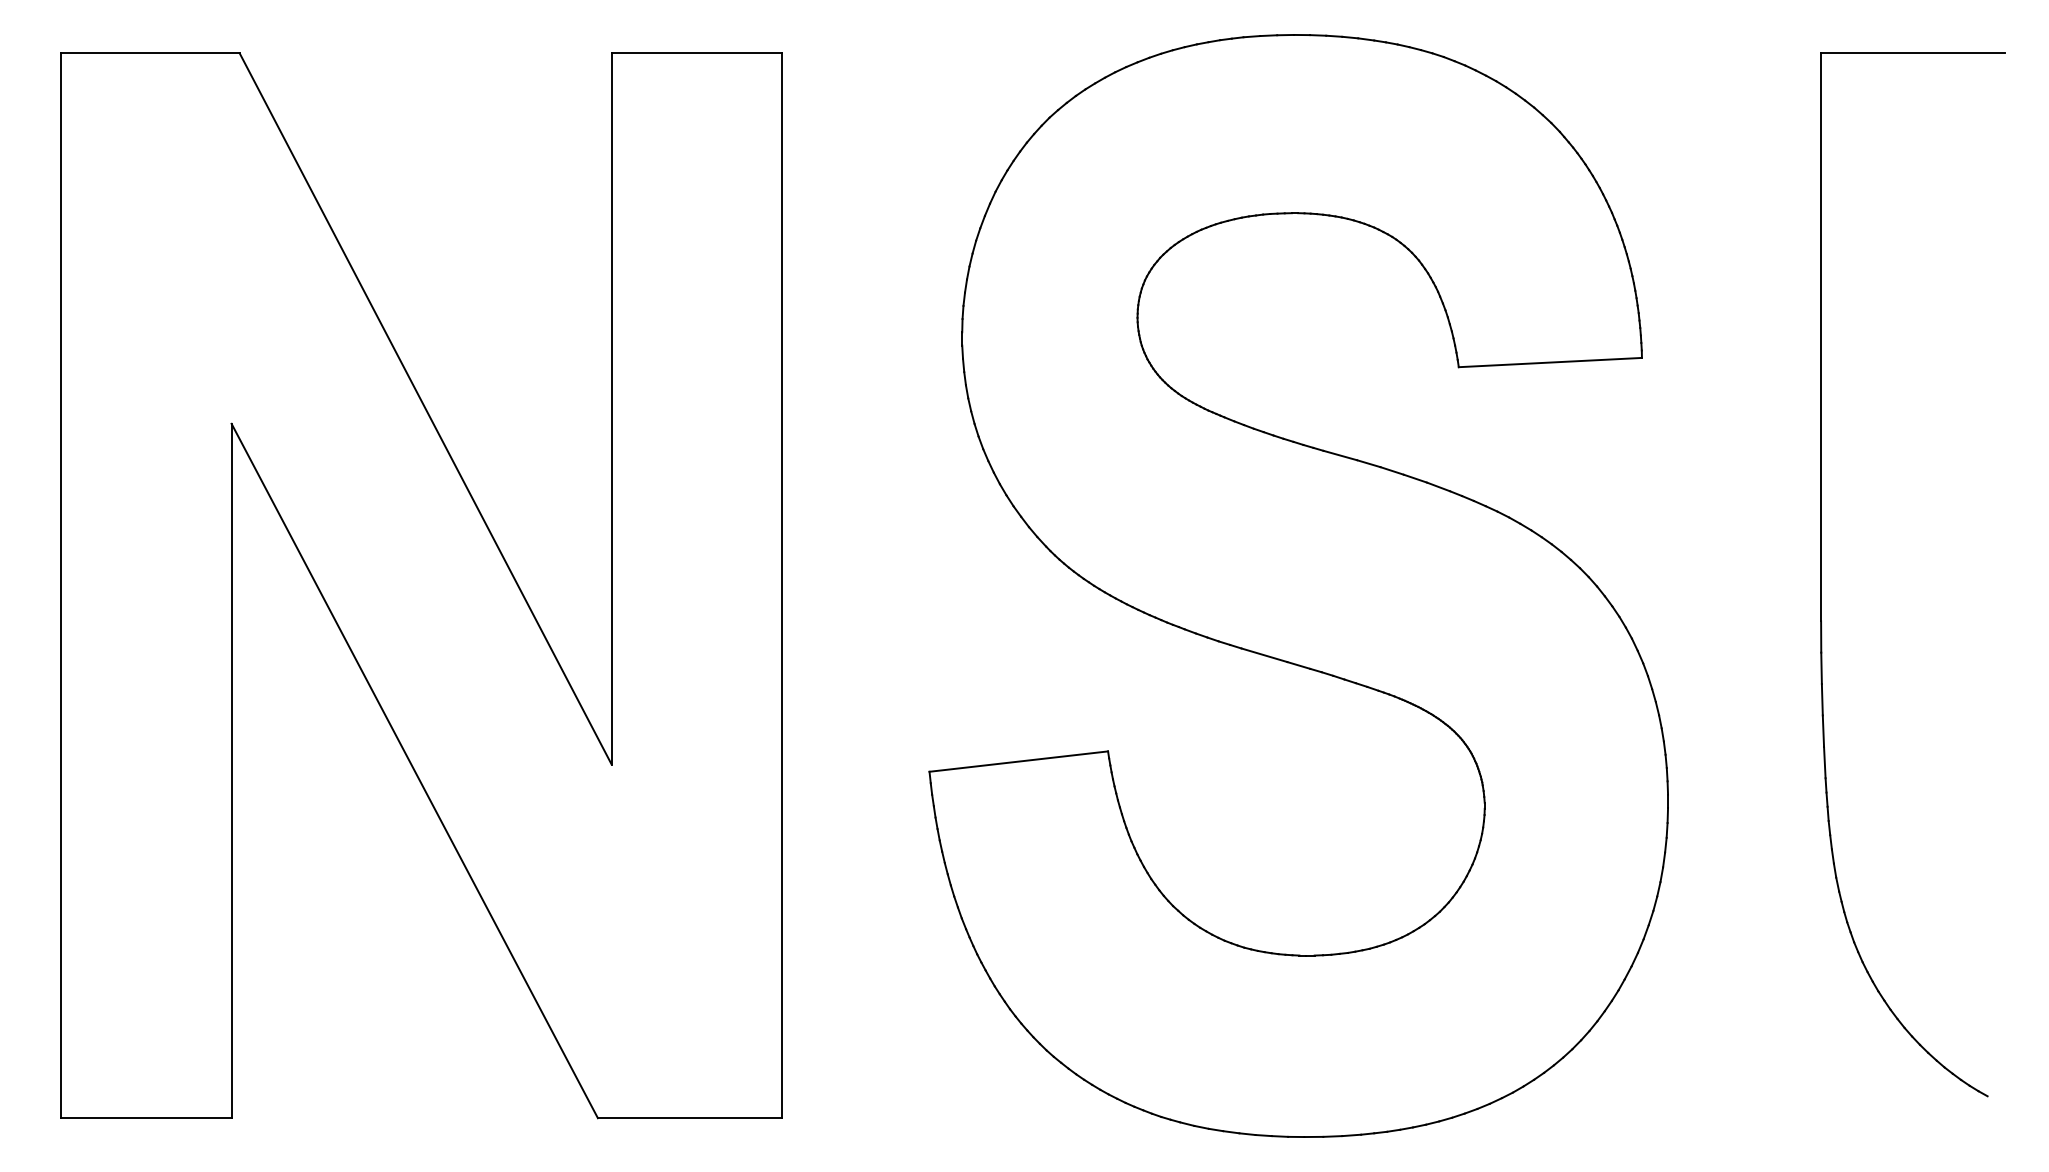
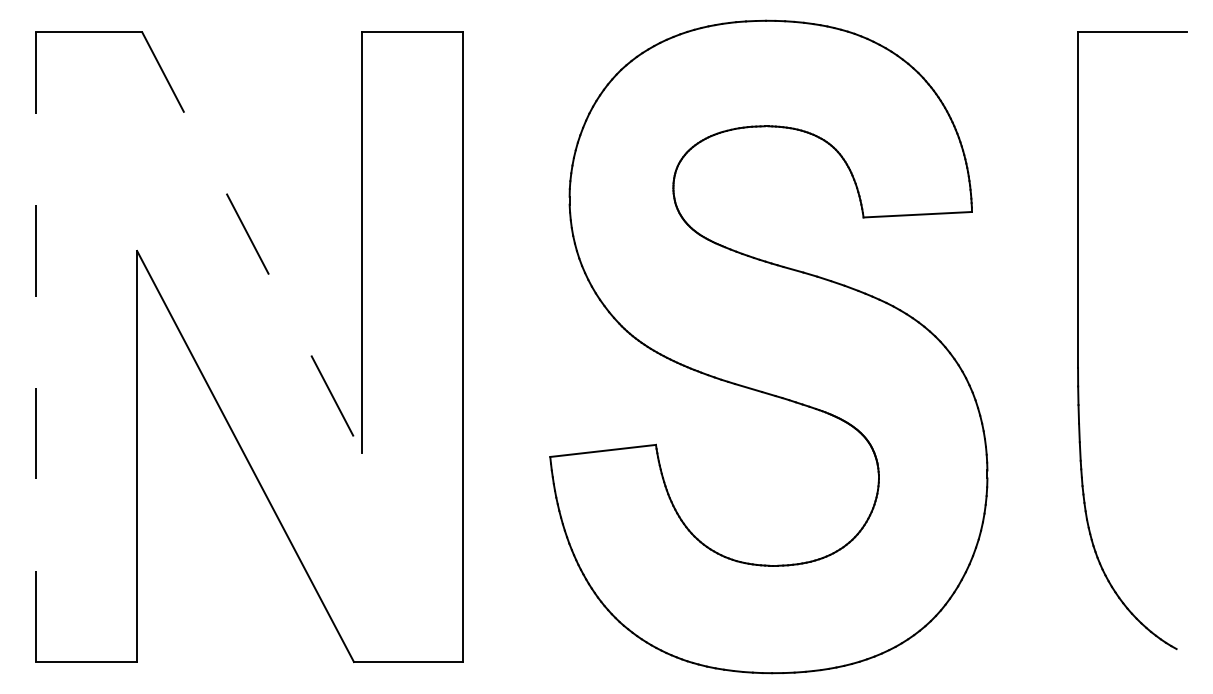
line: (426, 409) -> (252, 242), solid -> dashed
line: (61, 585) -> (36, 346), solid -> dashed

